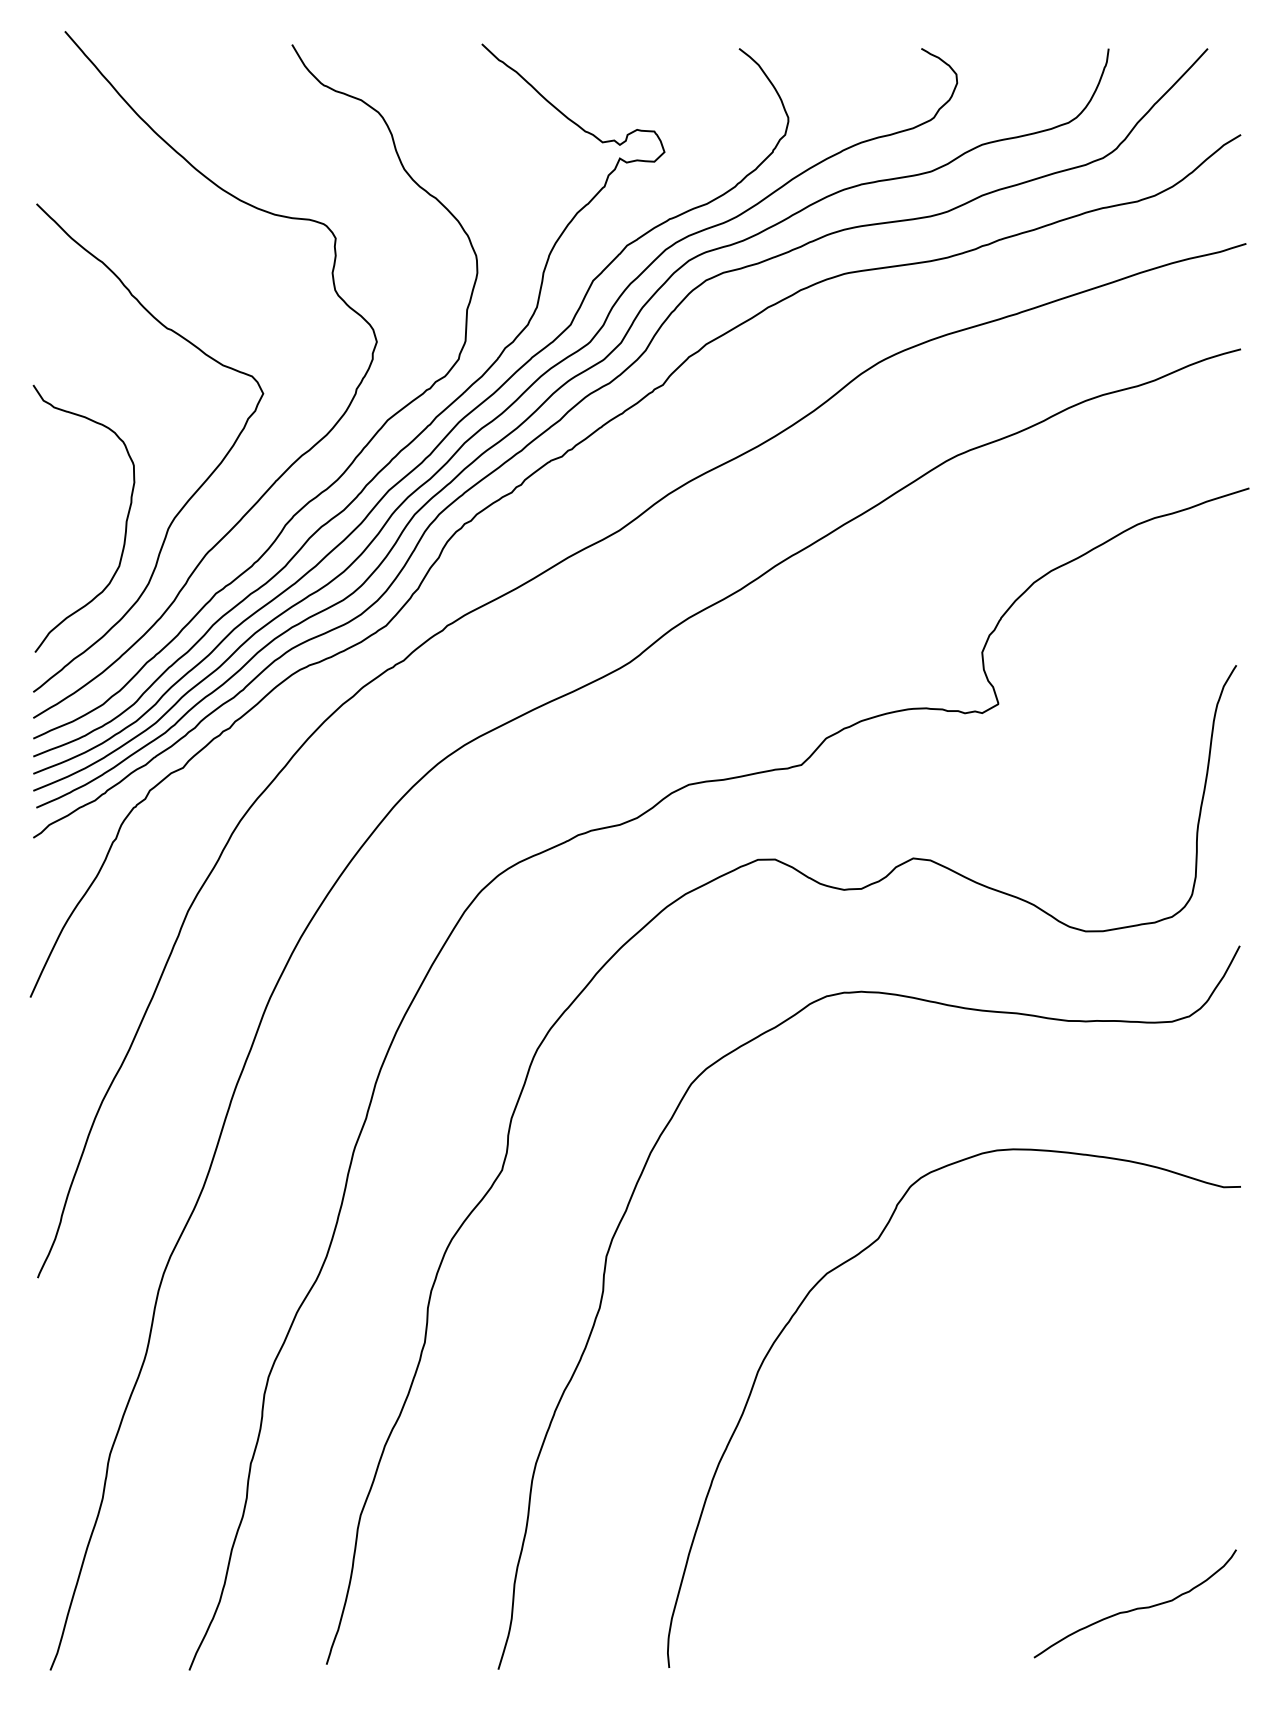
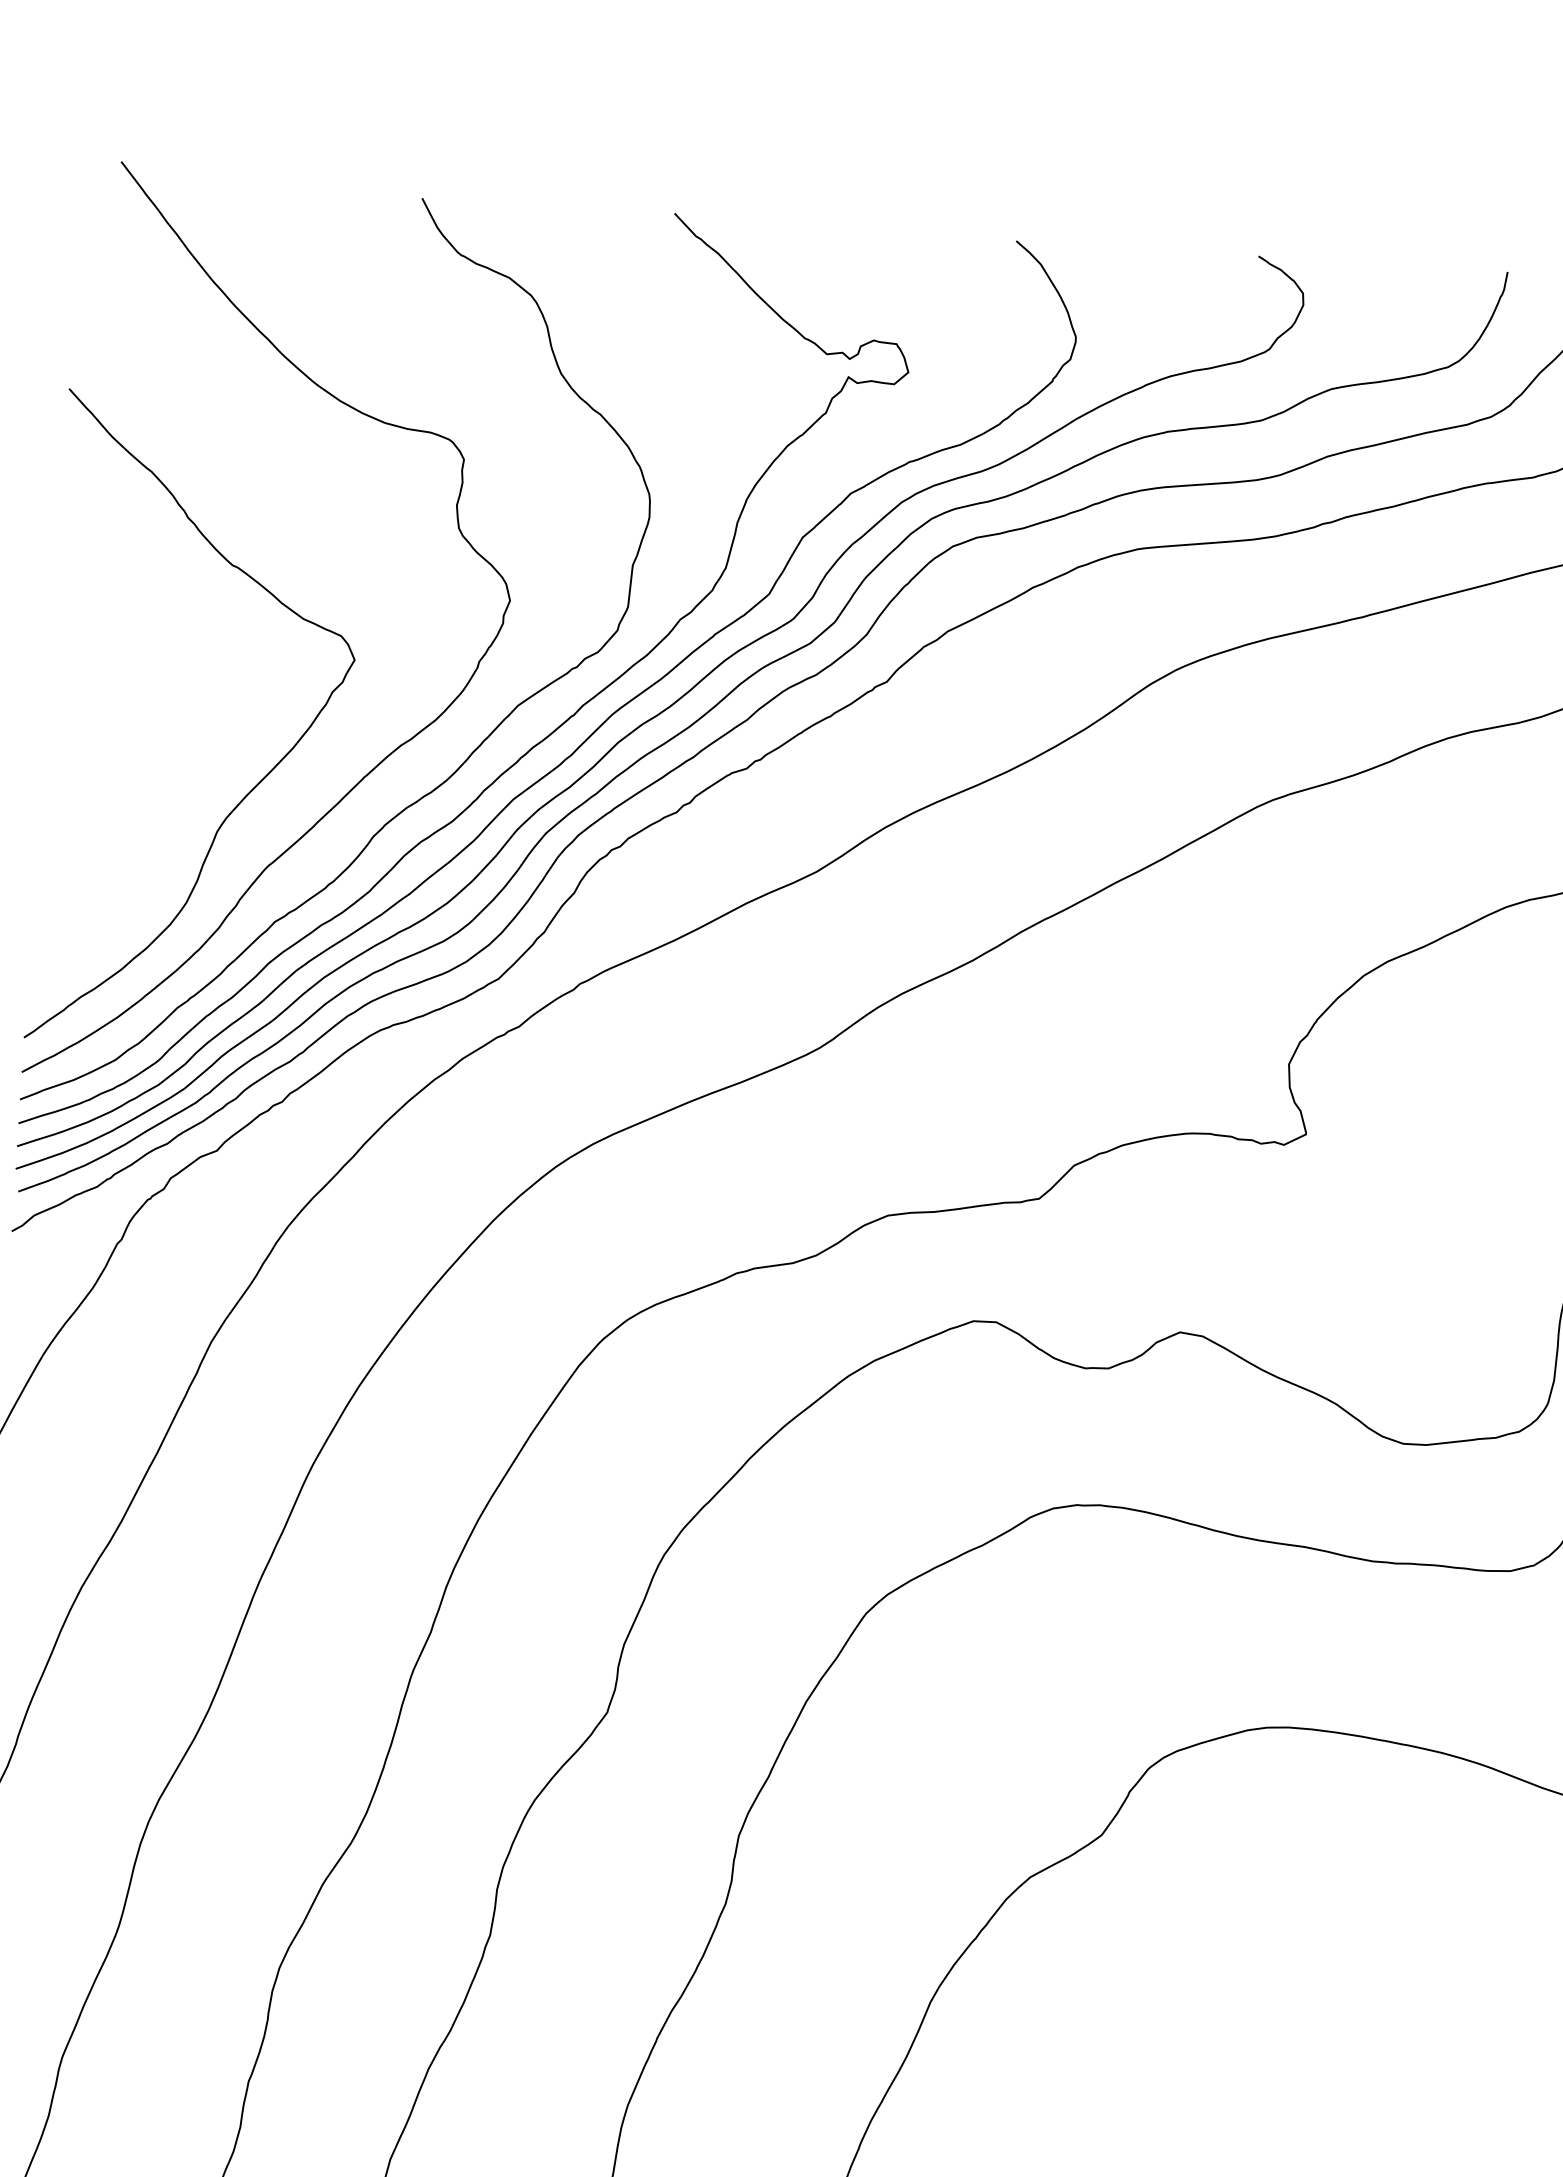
curve: (125, 521) -> (160, 818), removed

